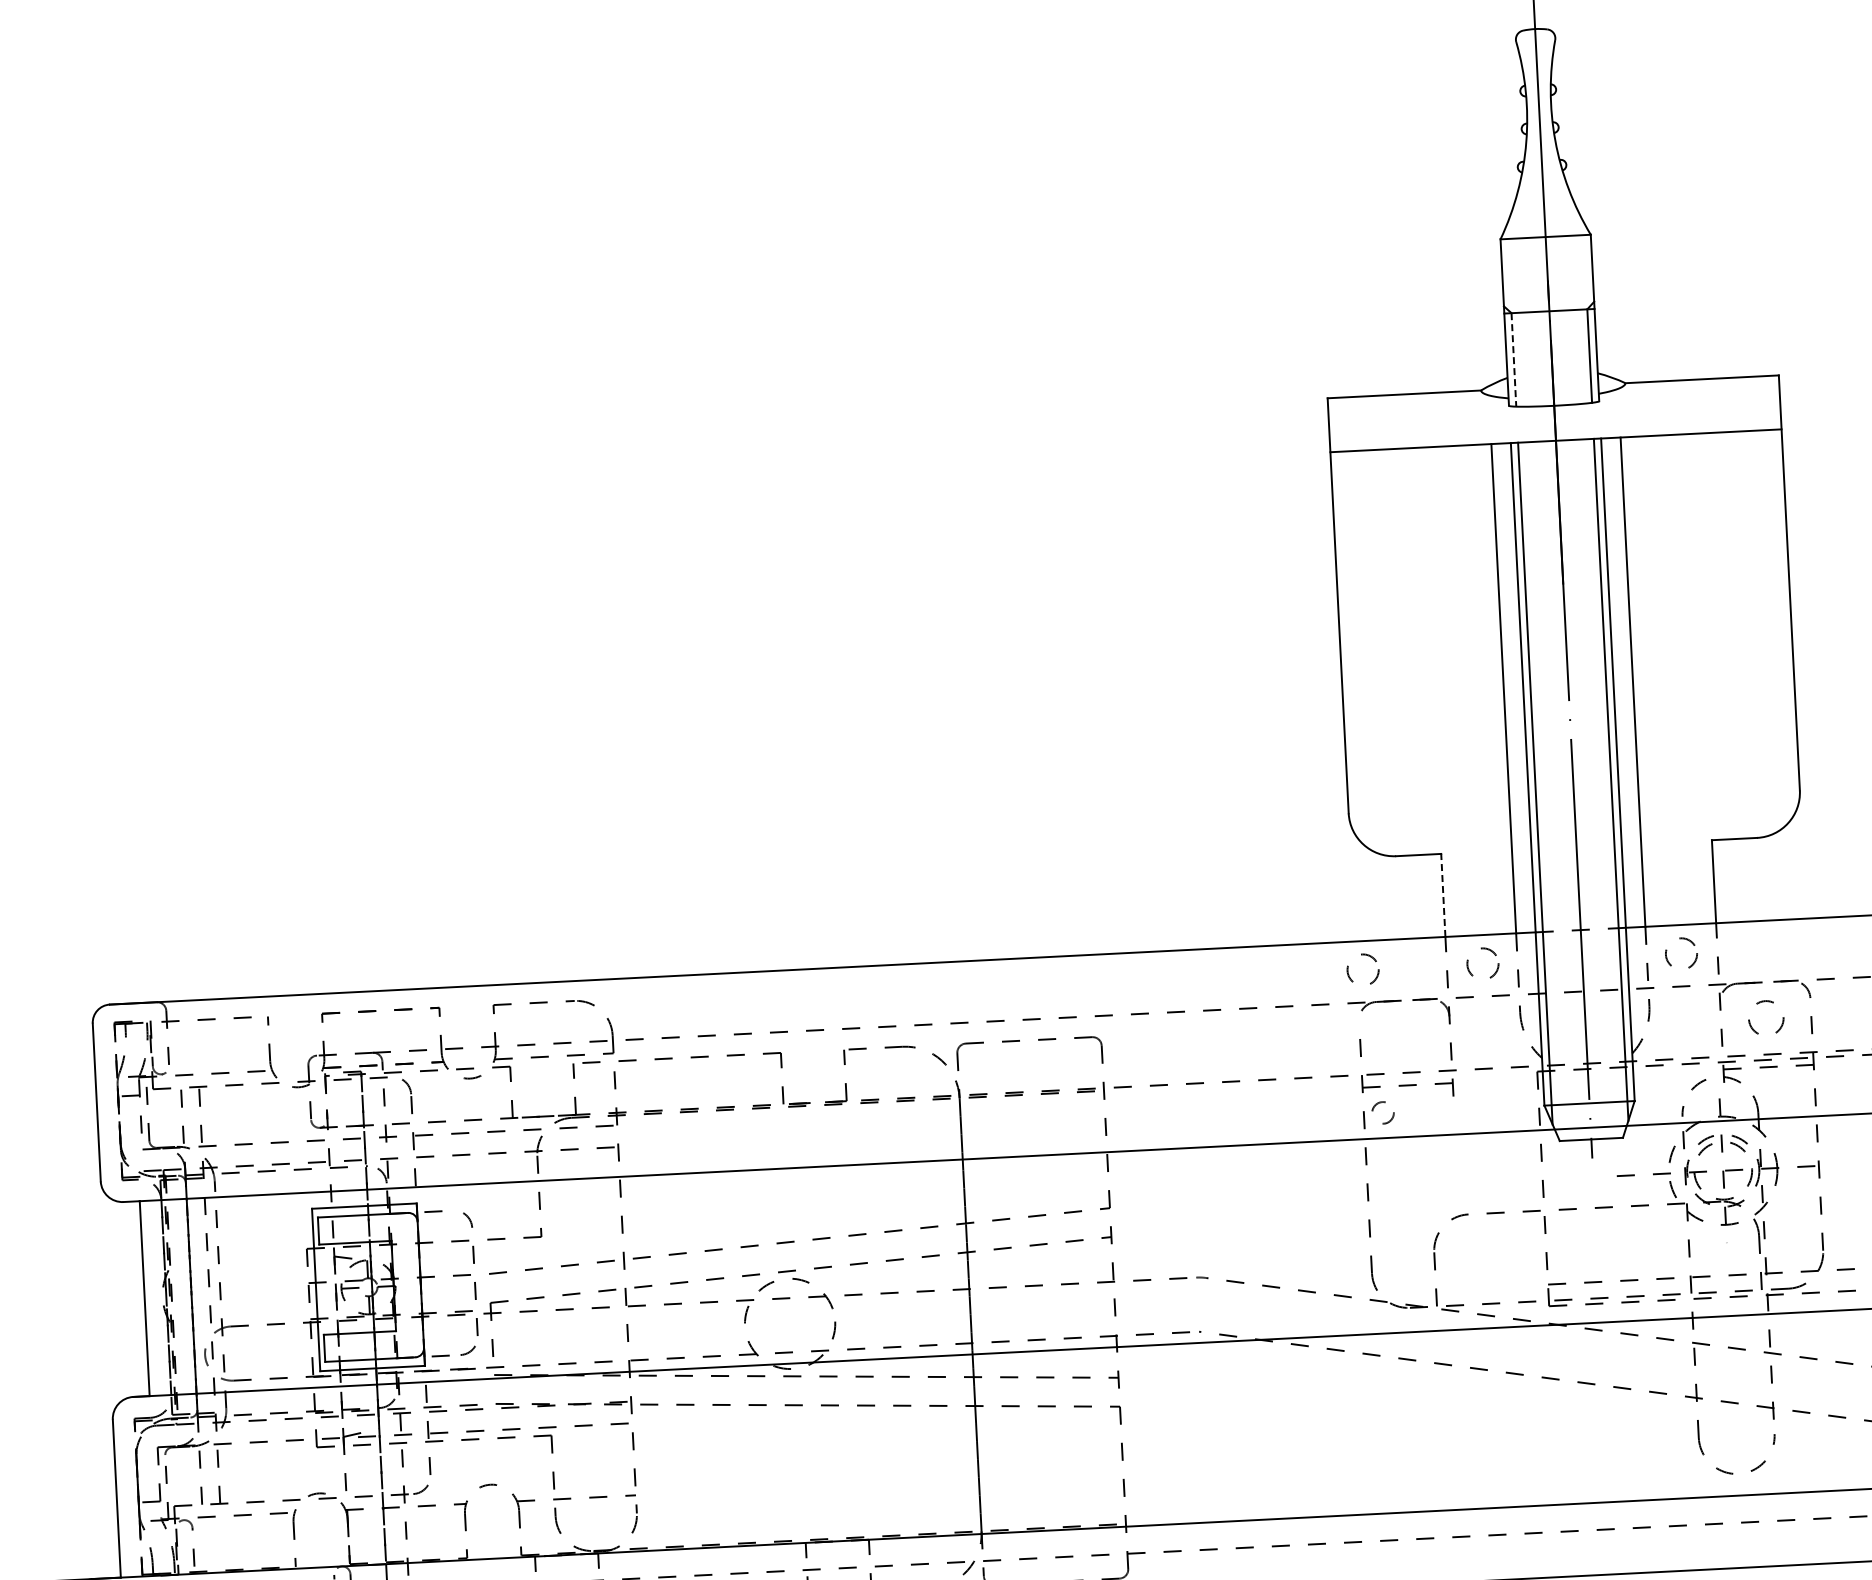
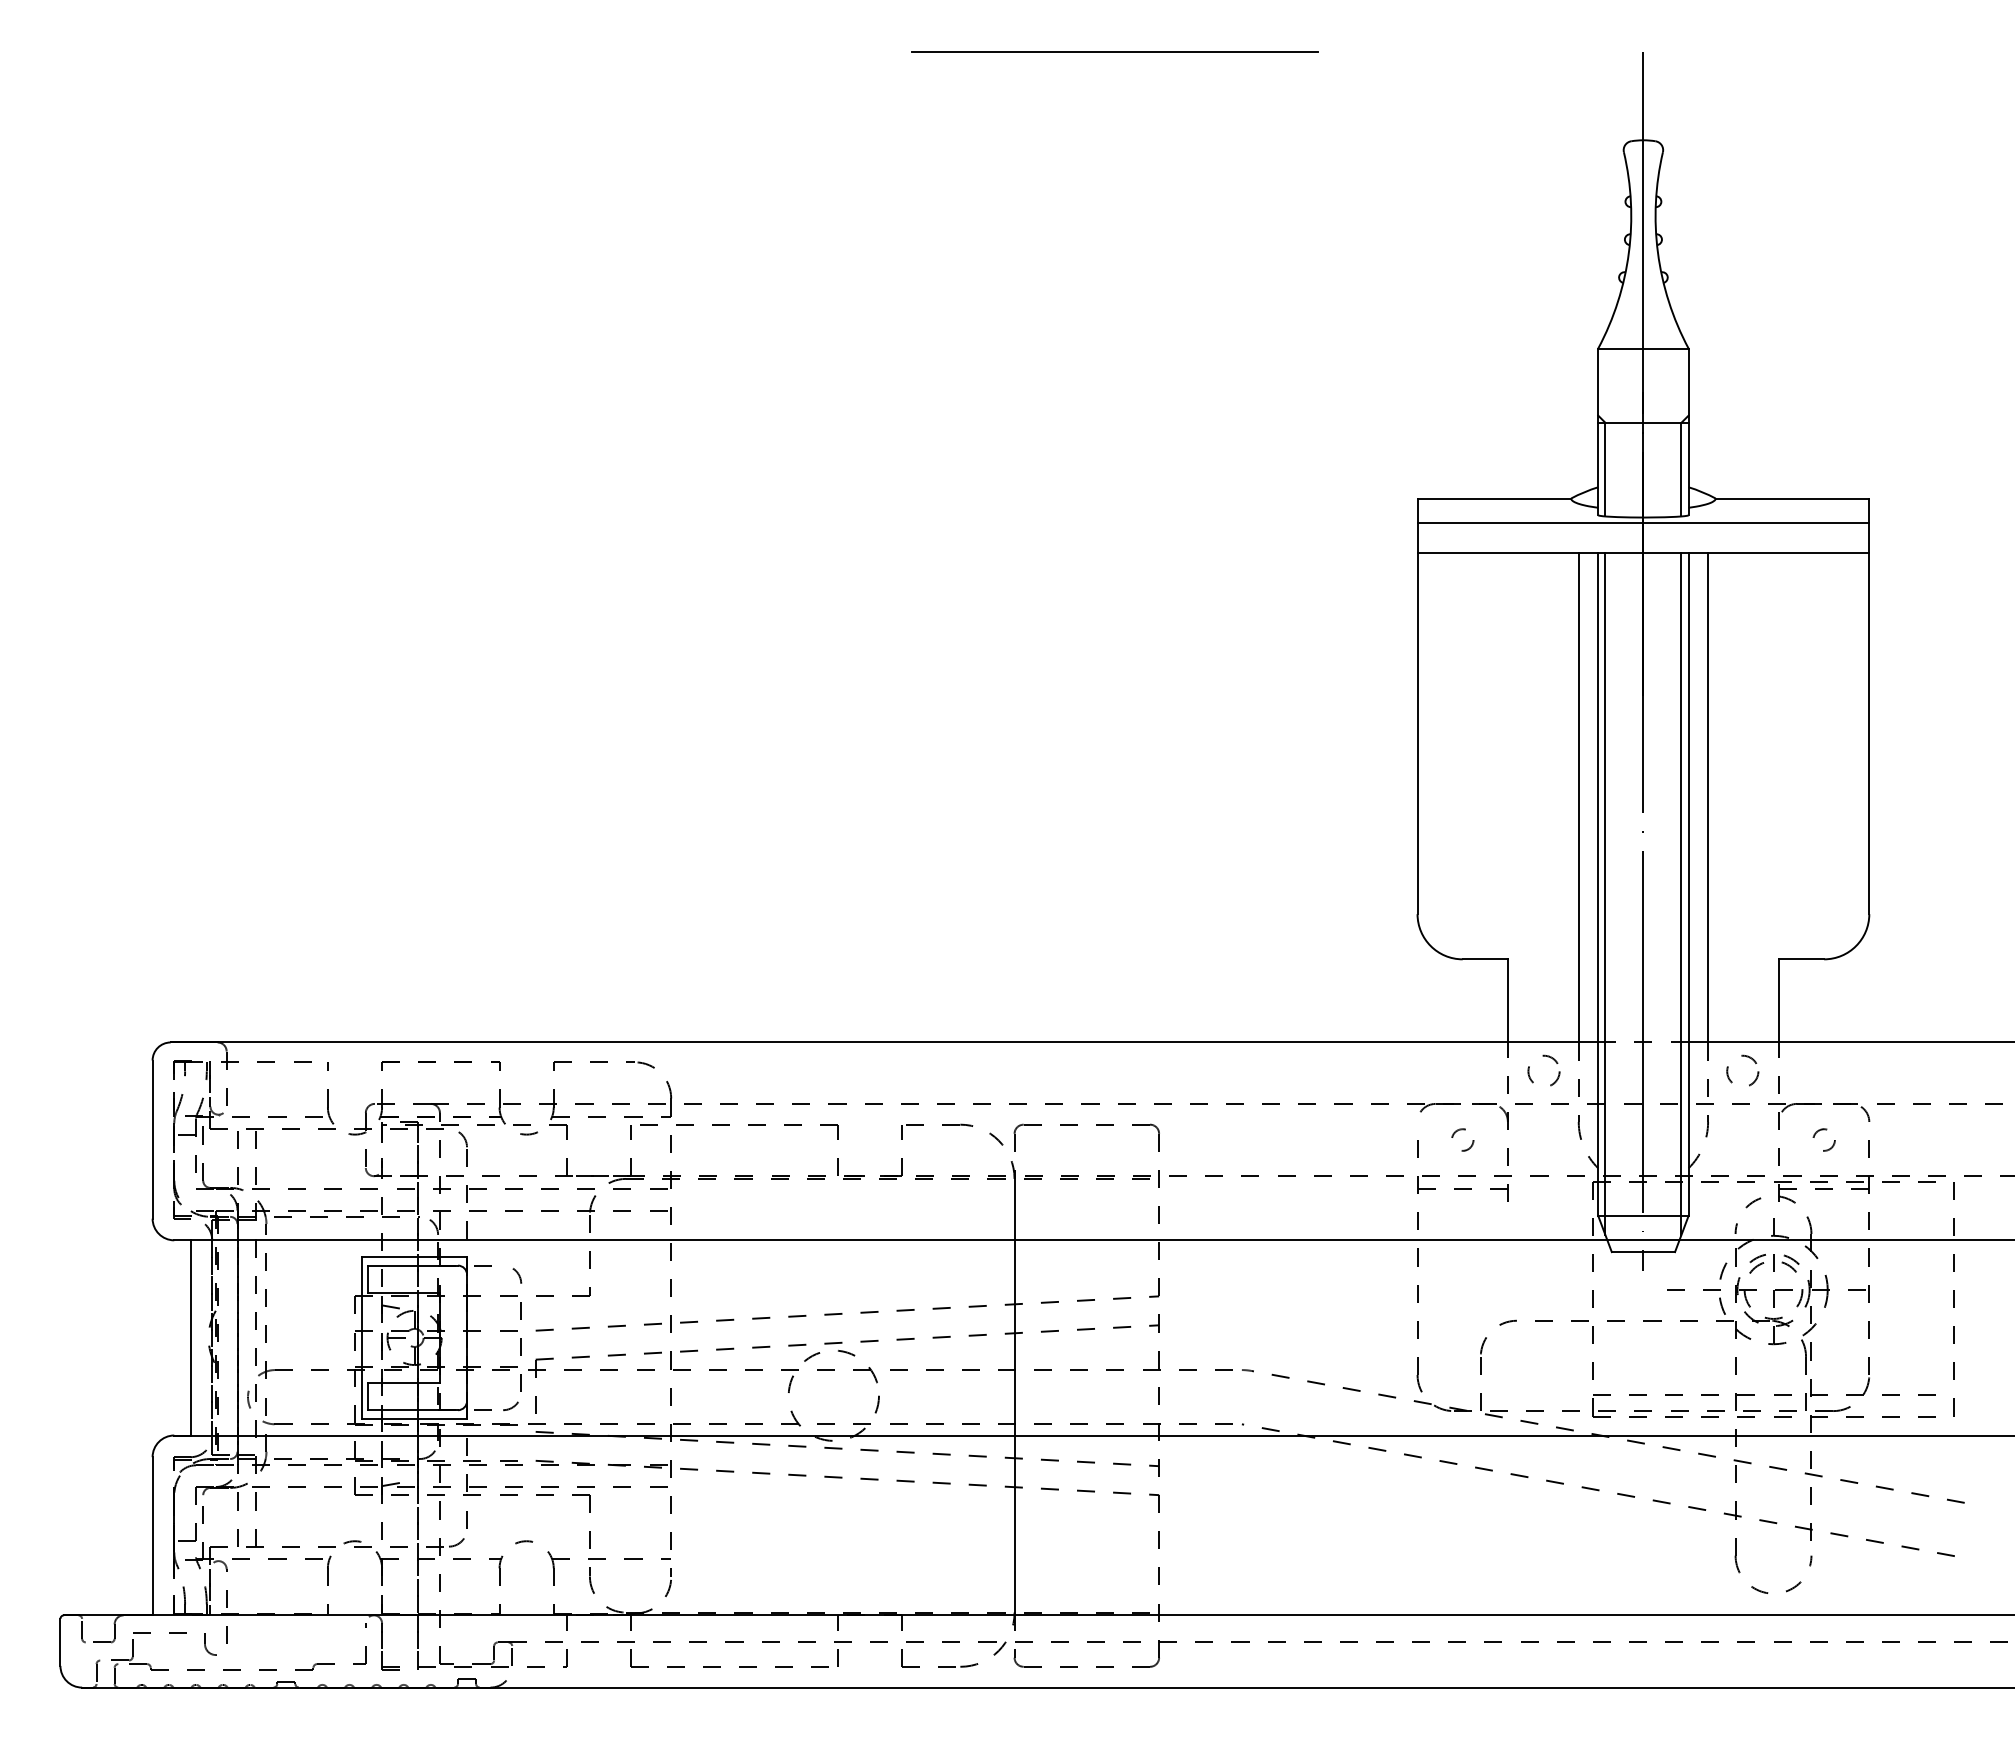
line: (1513, 359) -> (1605, 469), dashed -> solid
line: (1554, 410) -> (1643, 522), added
line: (1442, 895) -> (1507, 1000), dashed -> solid
circle: (1362, 969) -> (1423, 1070), removed
circle: (1765, 1017) -> (1823, 1139), size x0.62
circle: (1382, 1112) -> (1462, 1139), moved

